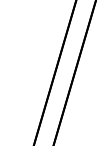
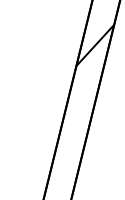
hatch: (74, 40) -> (95, 45), added

